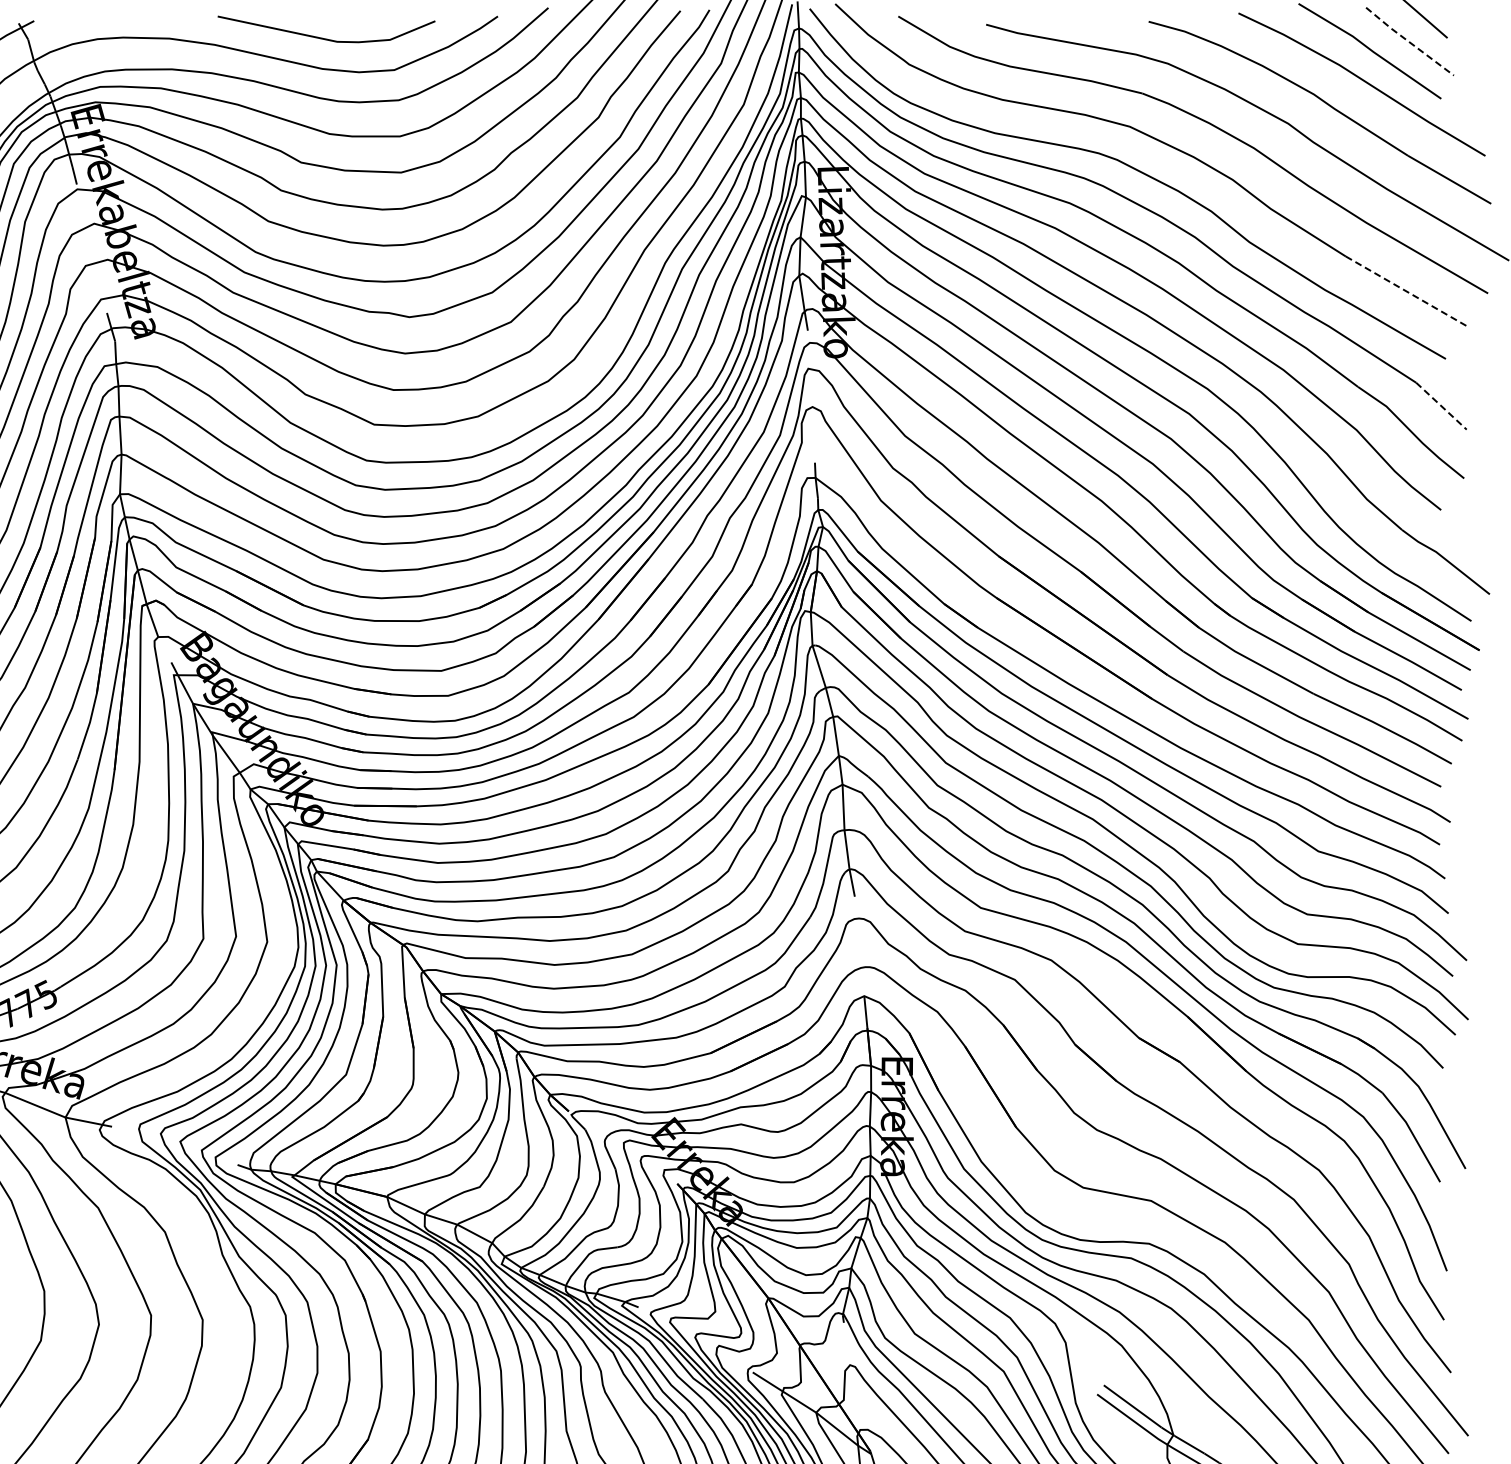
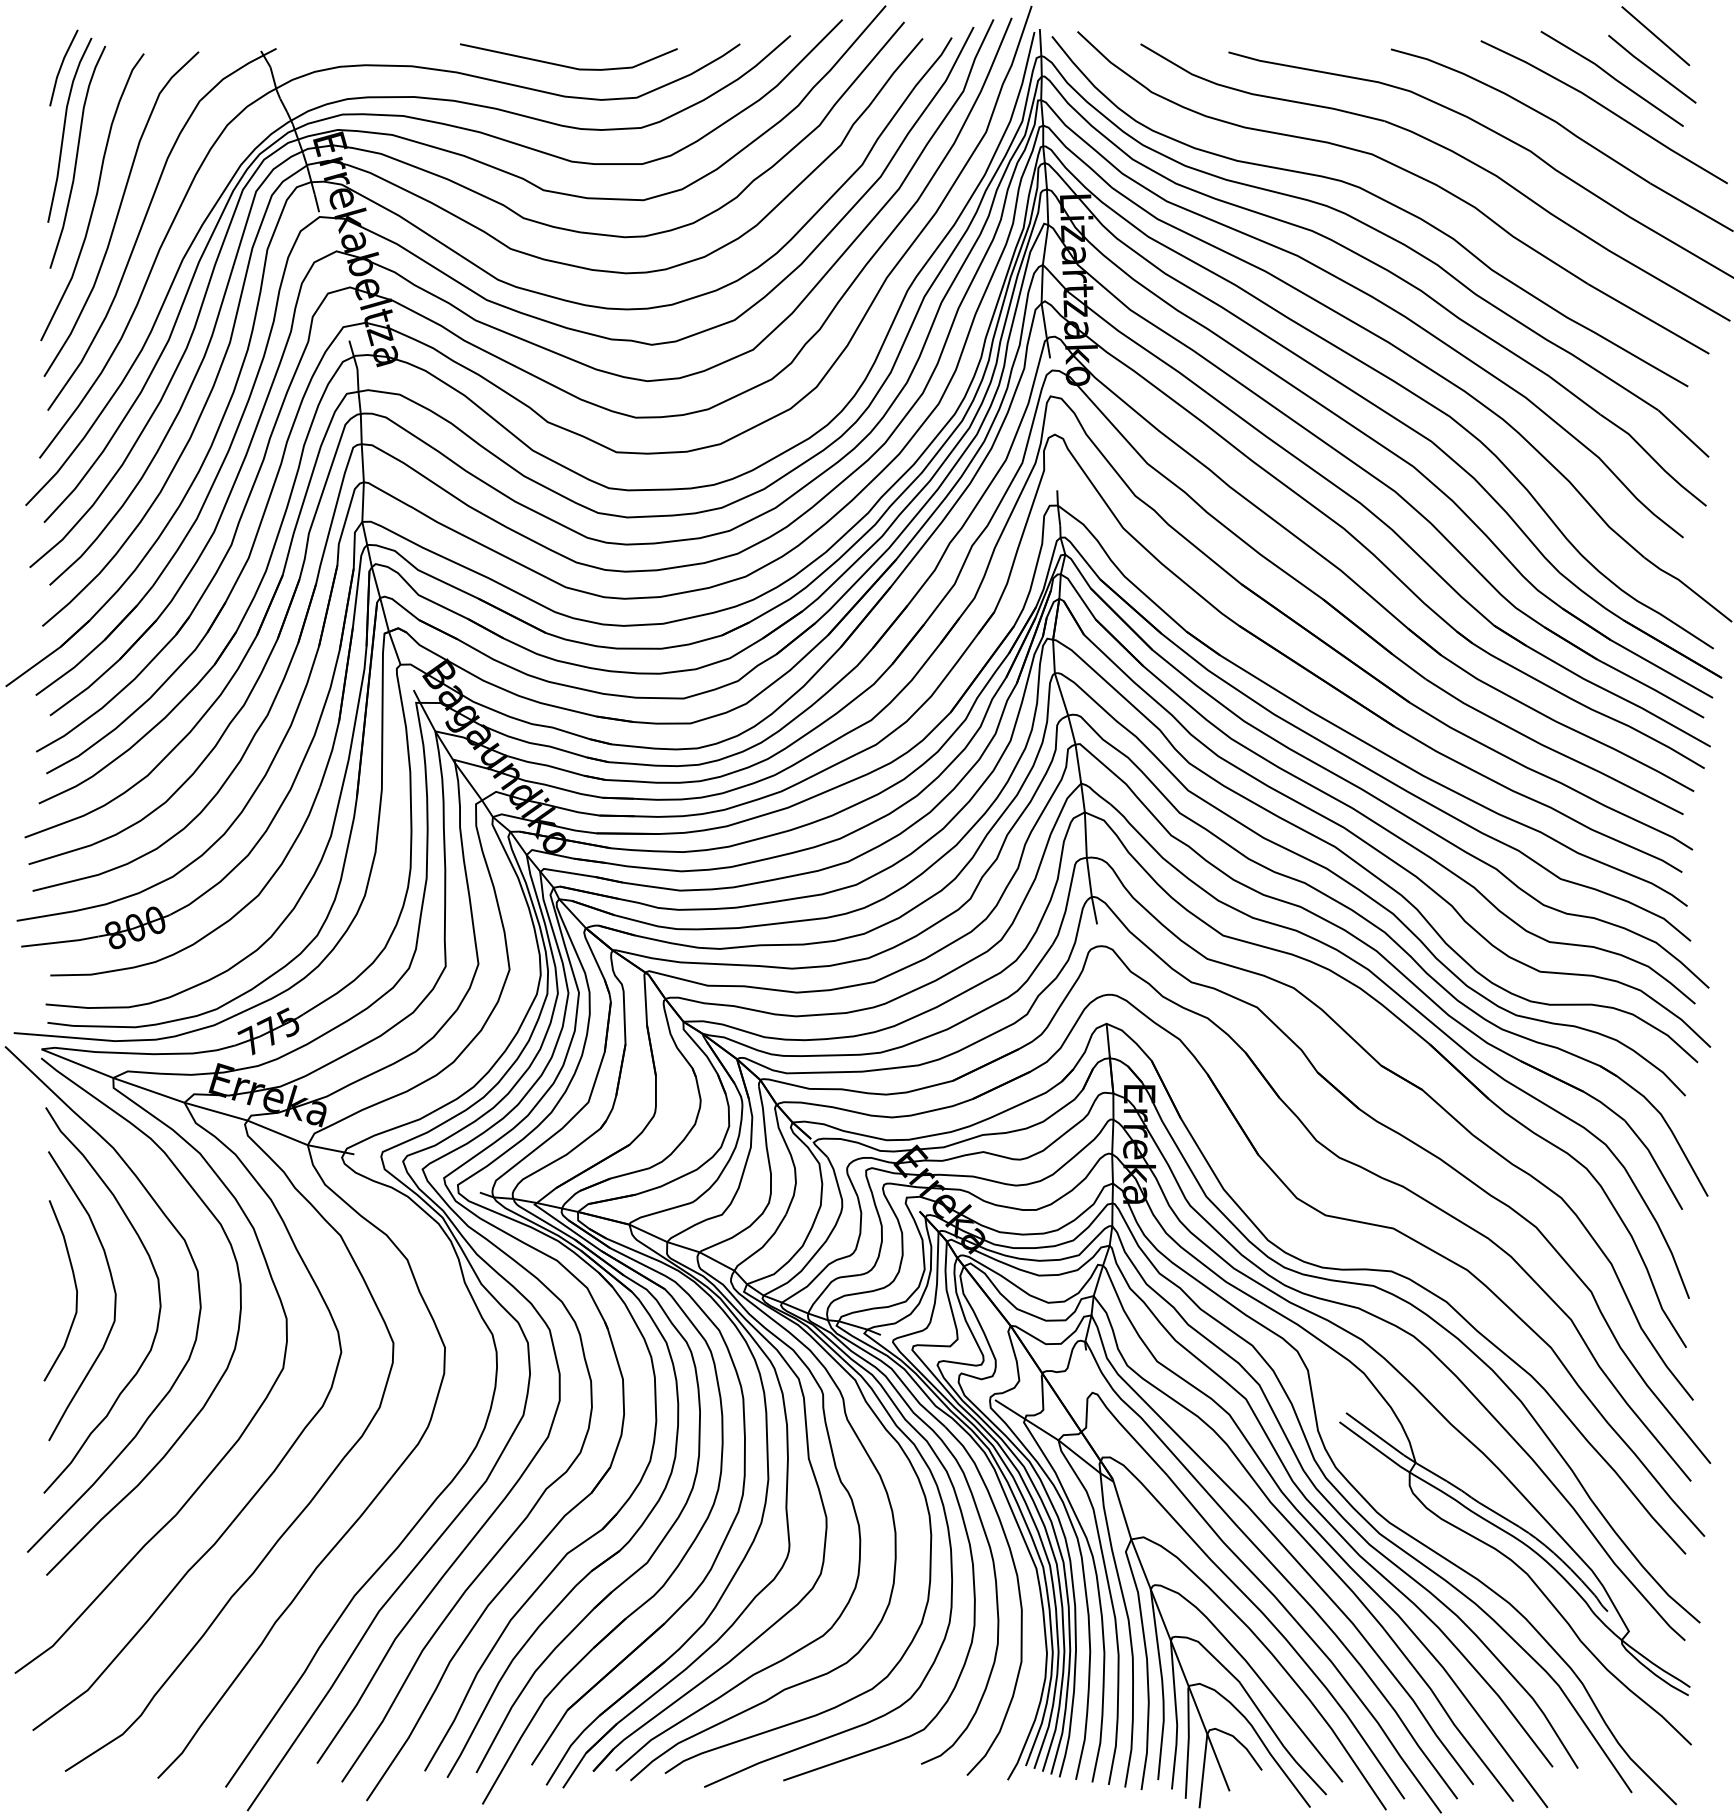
line: (1409, 41) -> (1651, 69), dashed -> solid
line: (1406, 291) -> (1648, 319), dashed -> solid
line: (1442, 406) -> (1684, 434), dashed -> solid

